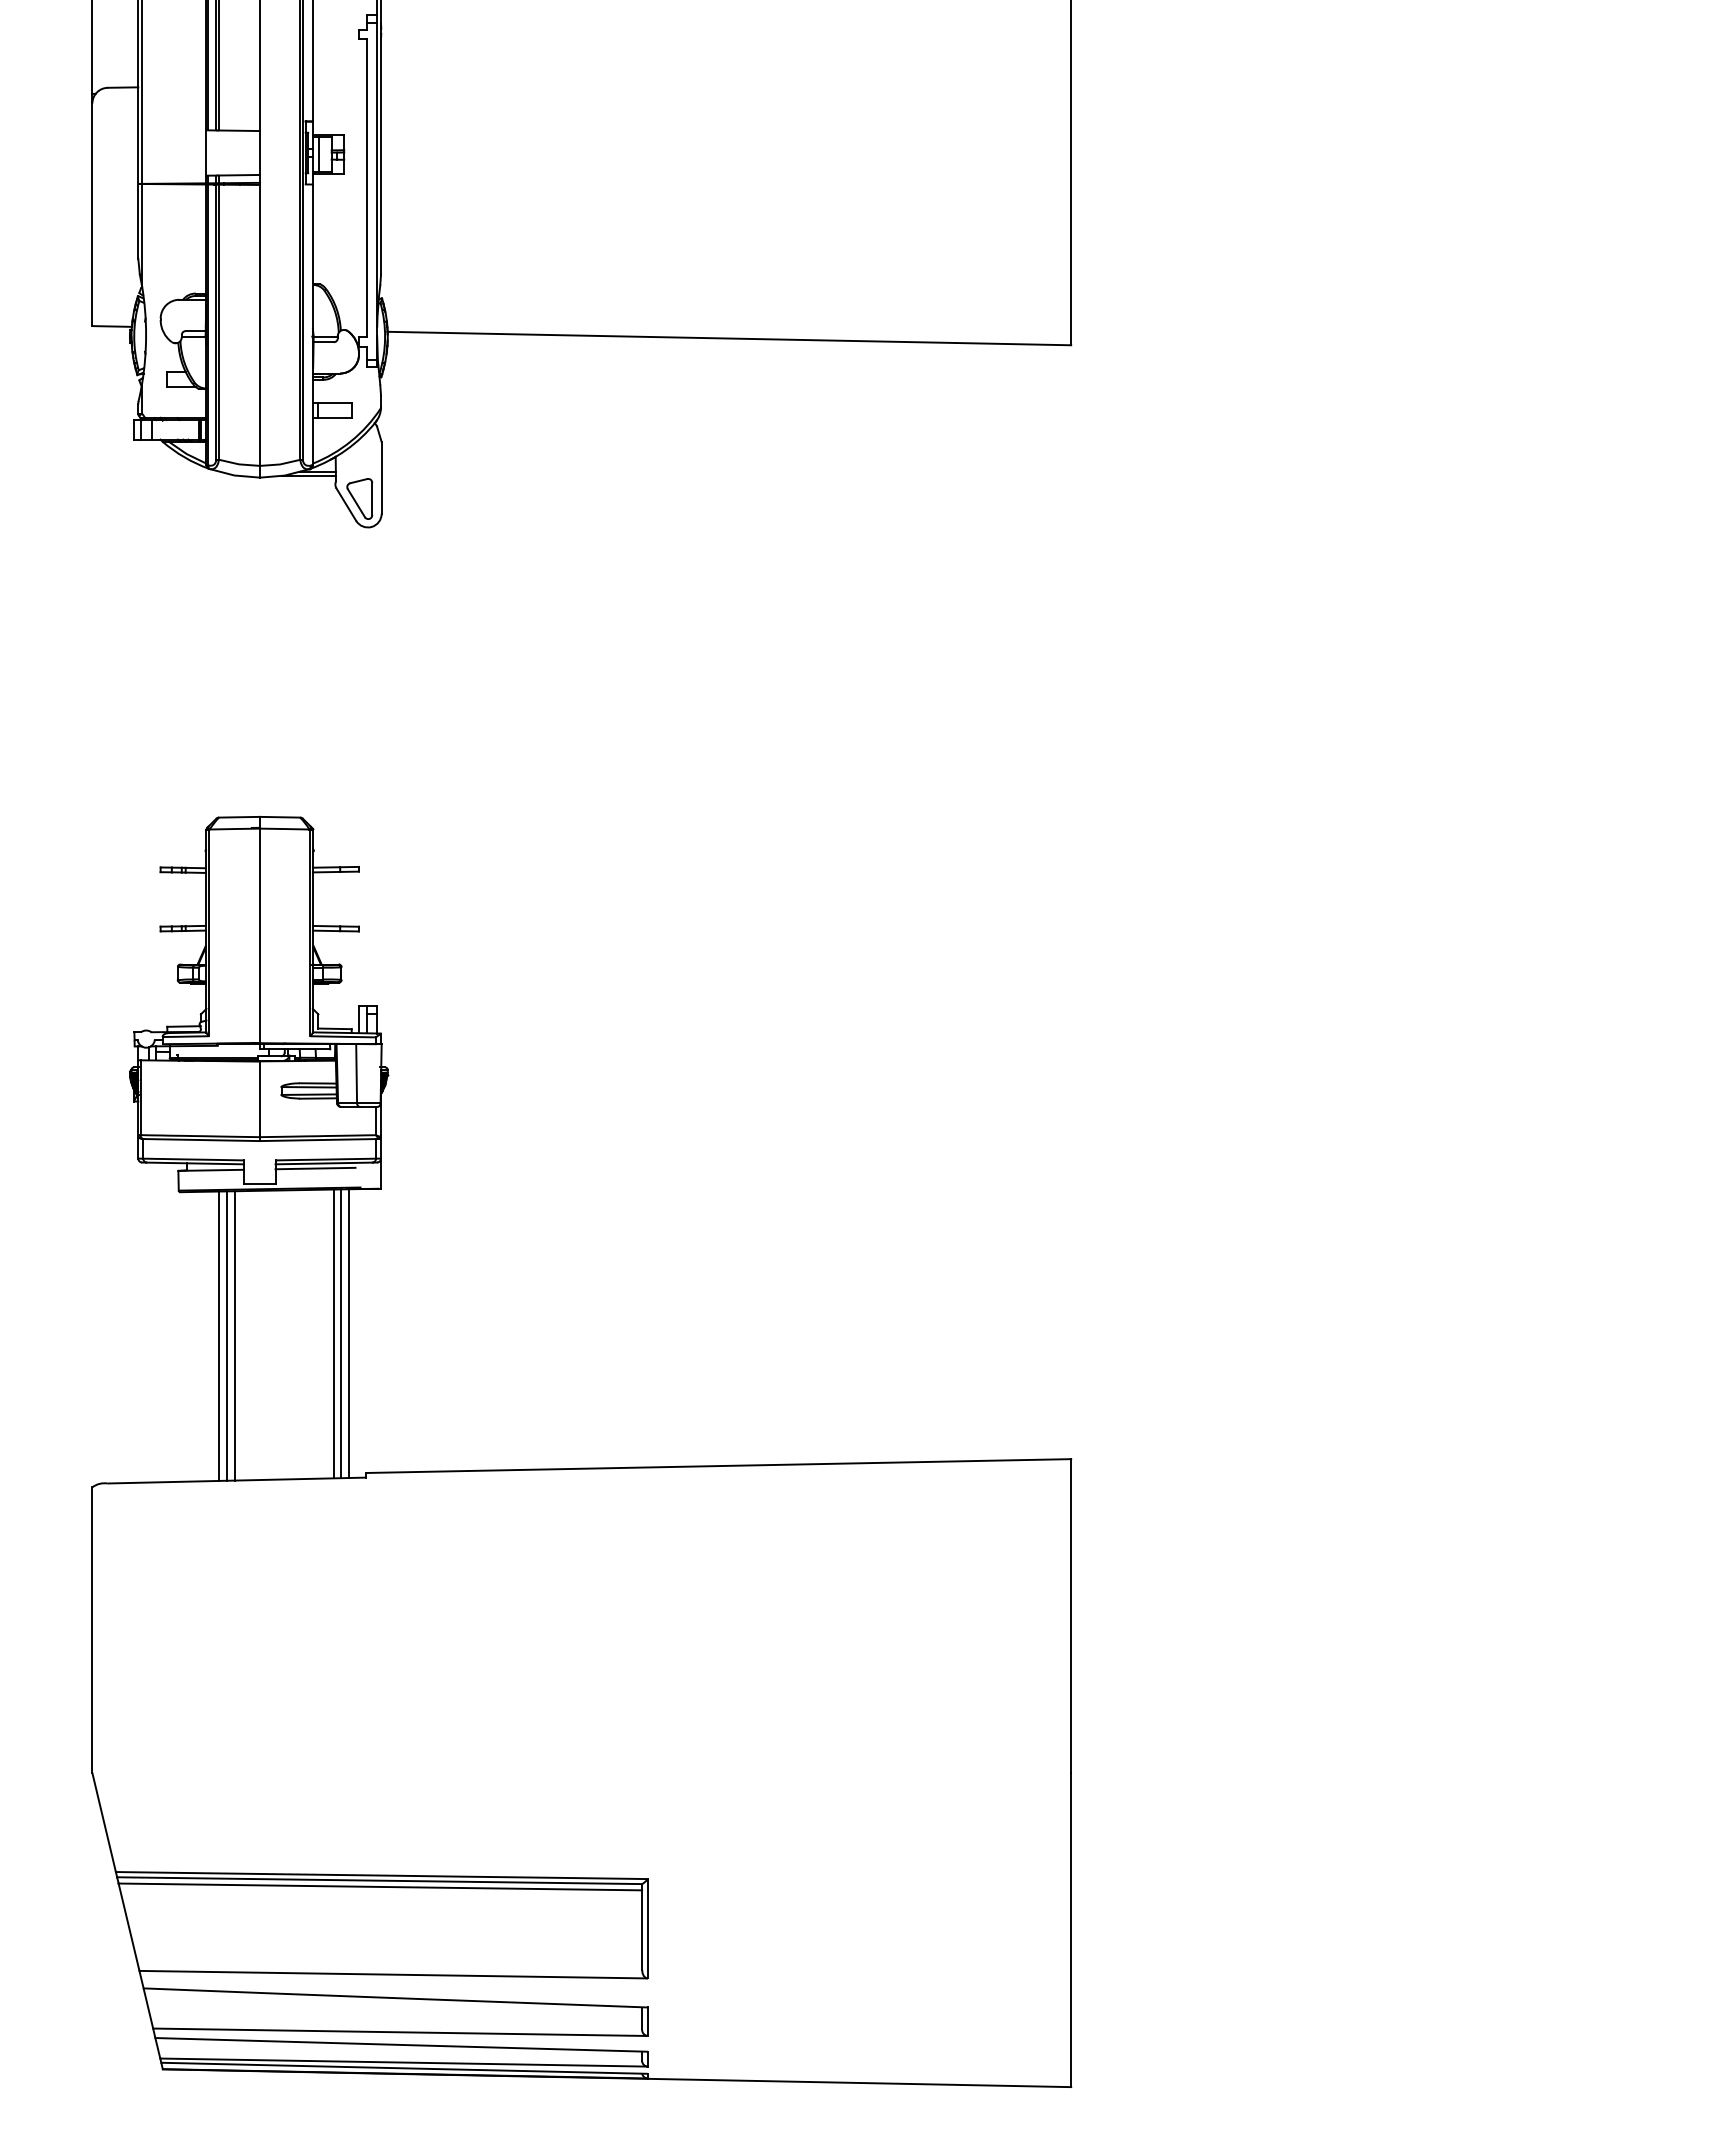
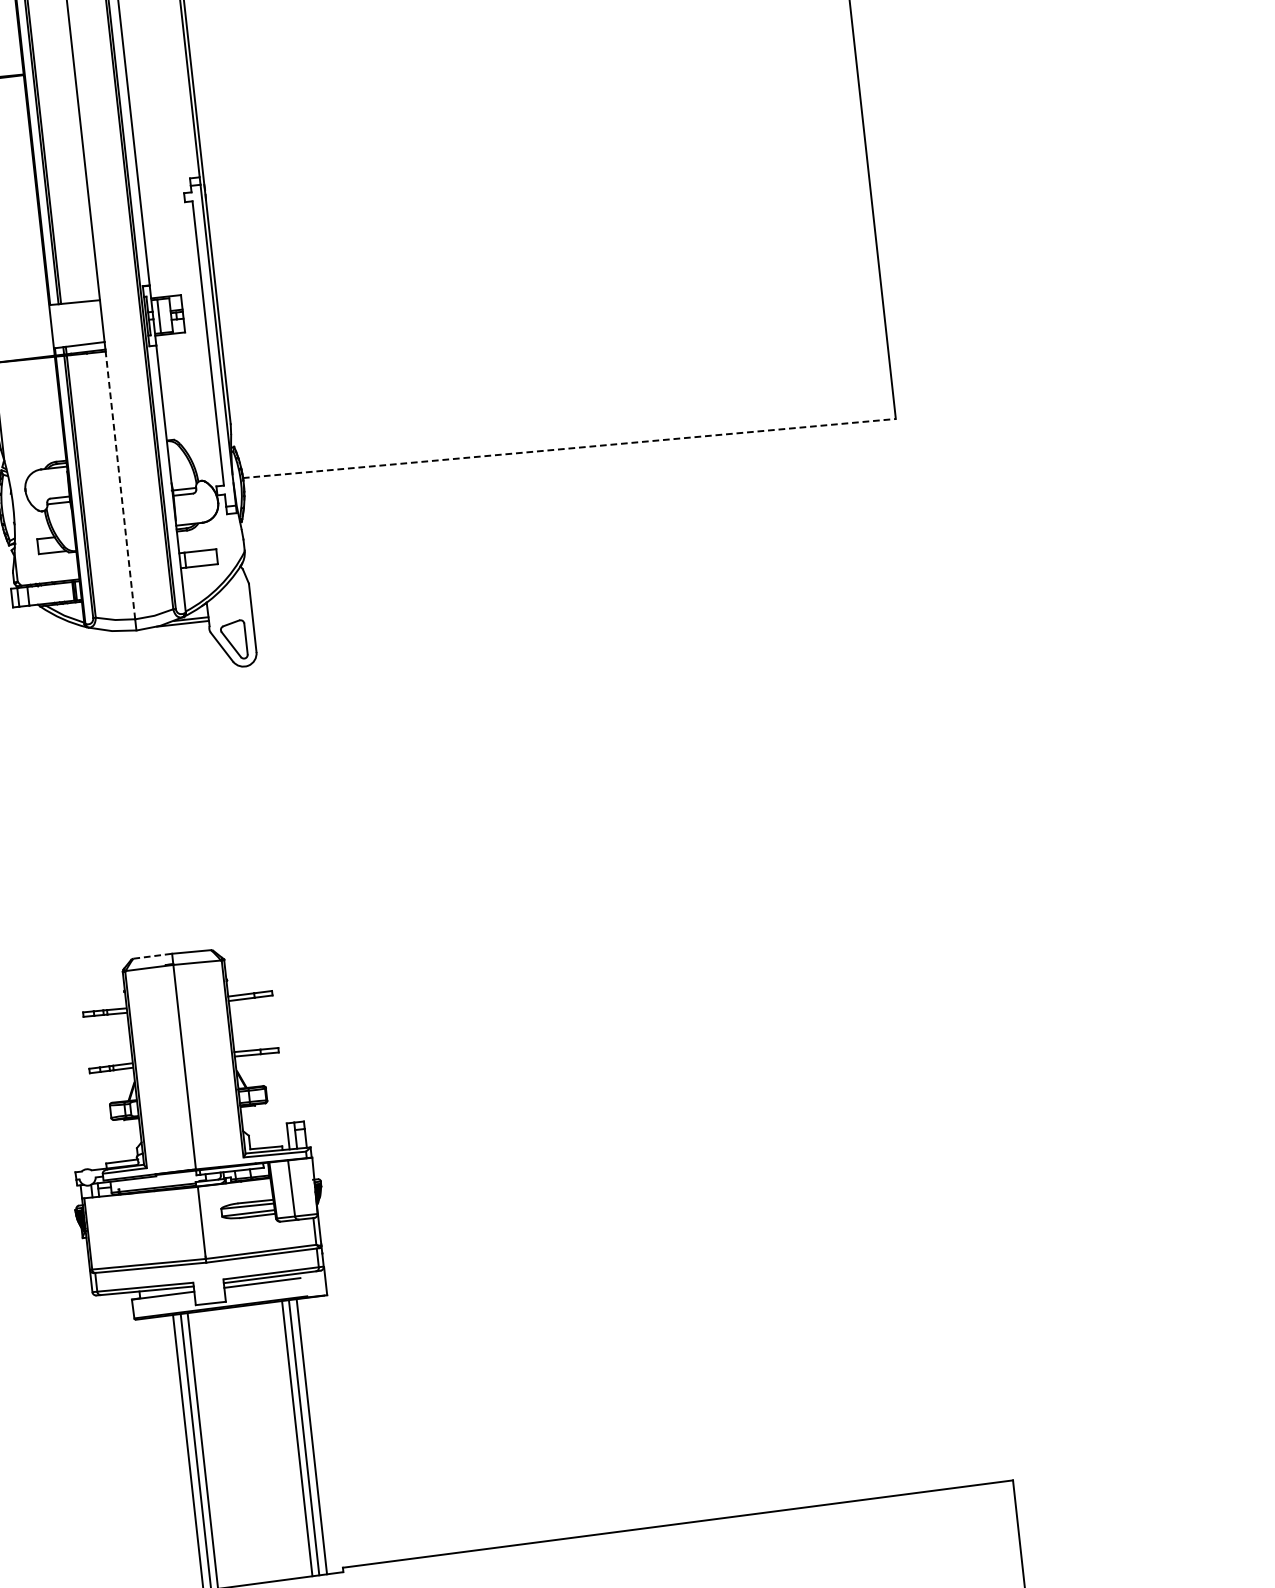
line: (259, 324) -> (120, 484), solid -> dashed
line: (729, 338) -> (569, 448), solid -> dashed
line: (239, 817) -> (152, 956), solid -> dashed

